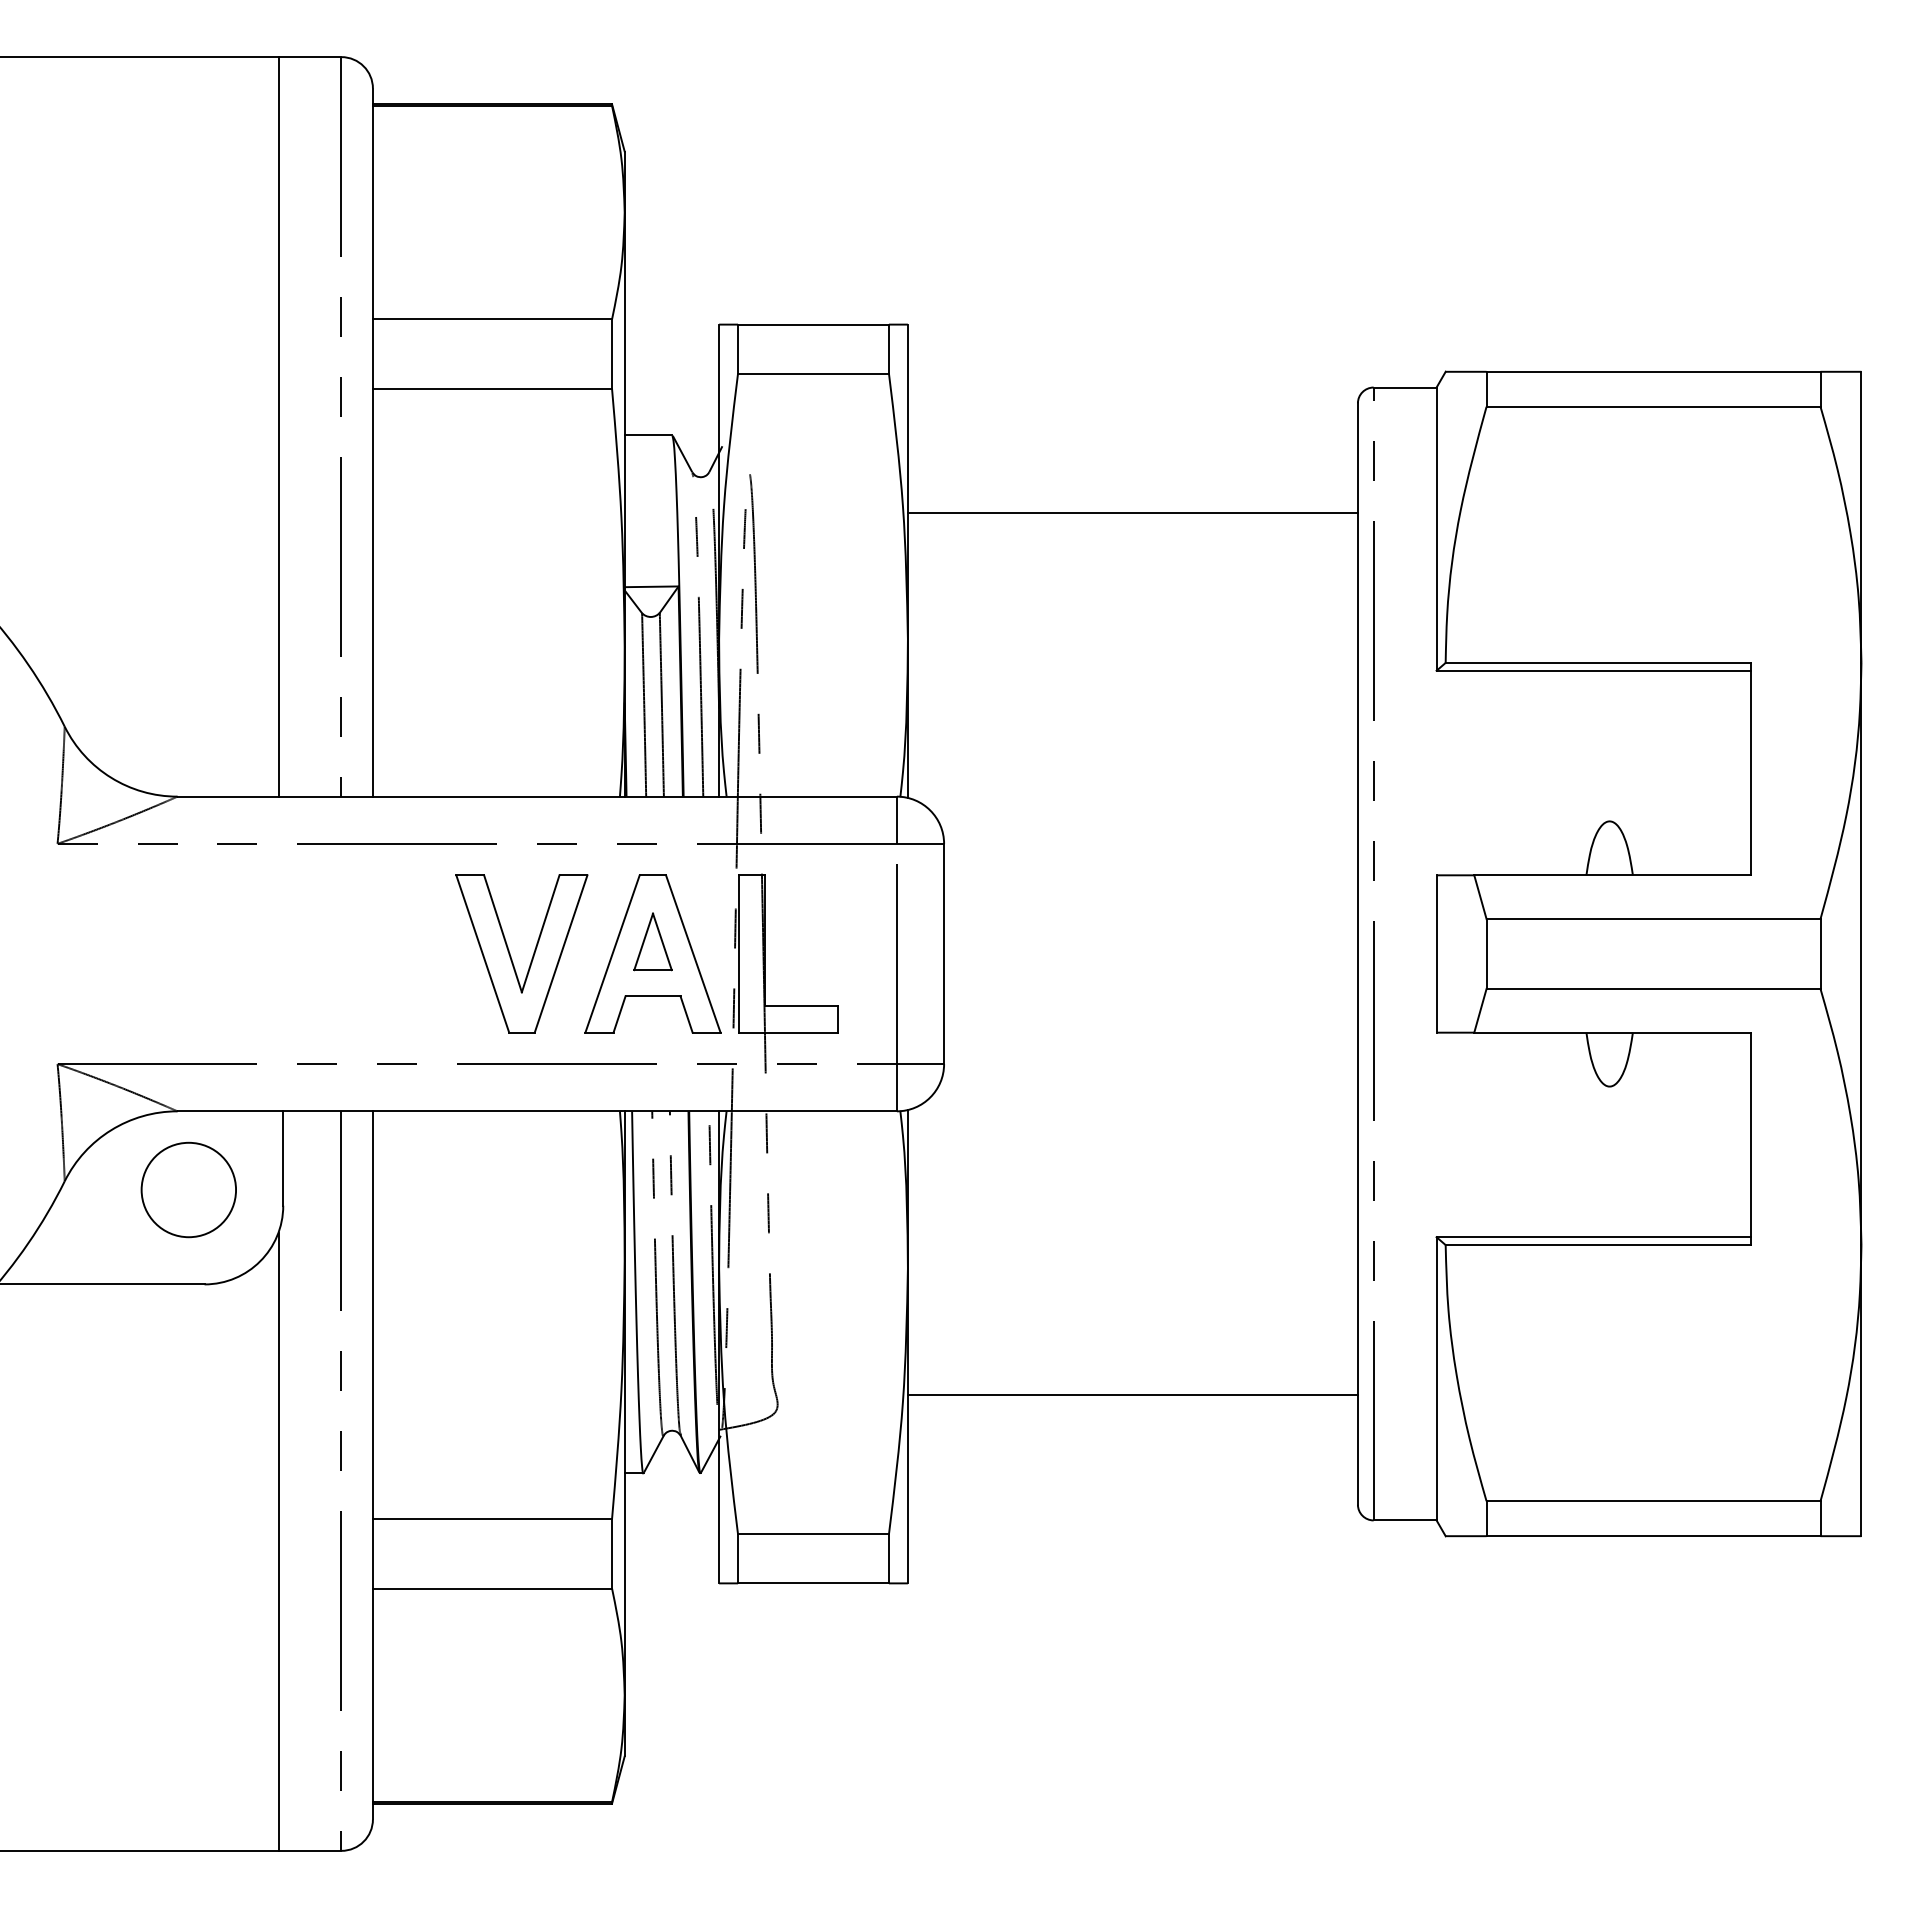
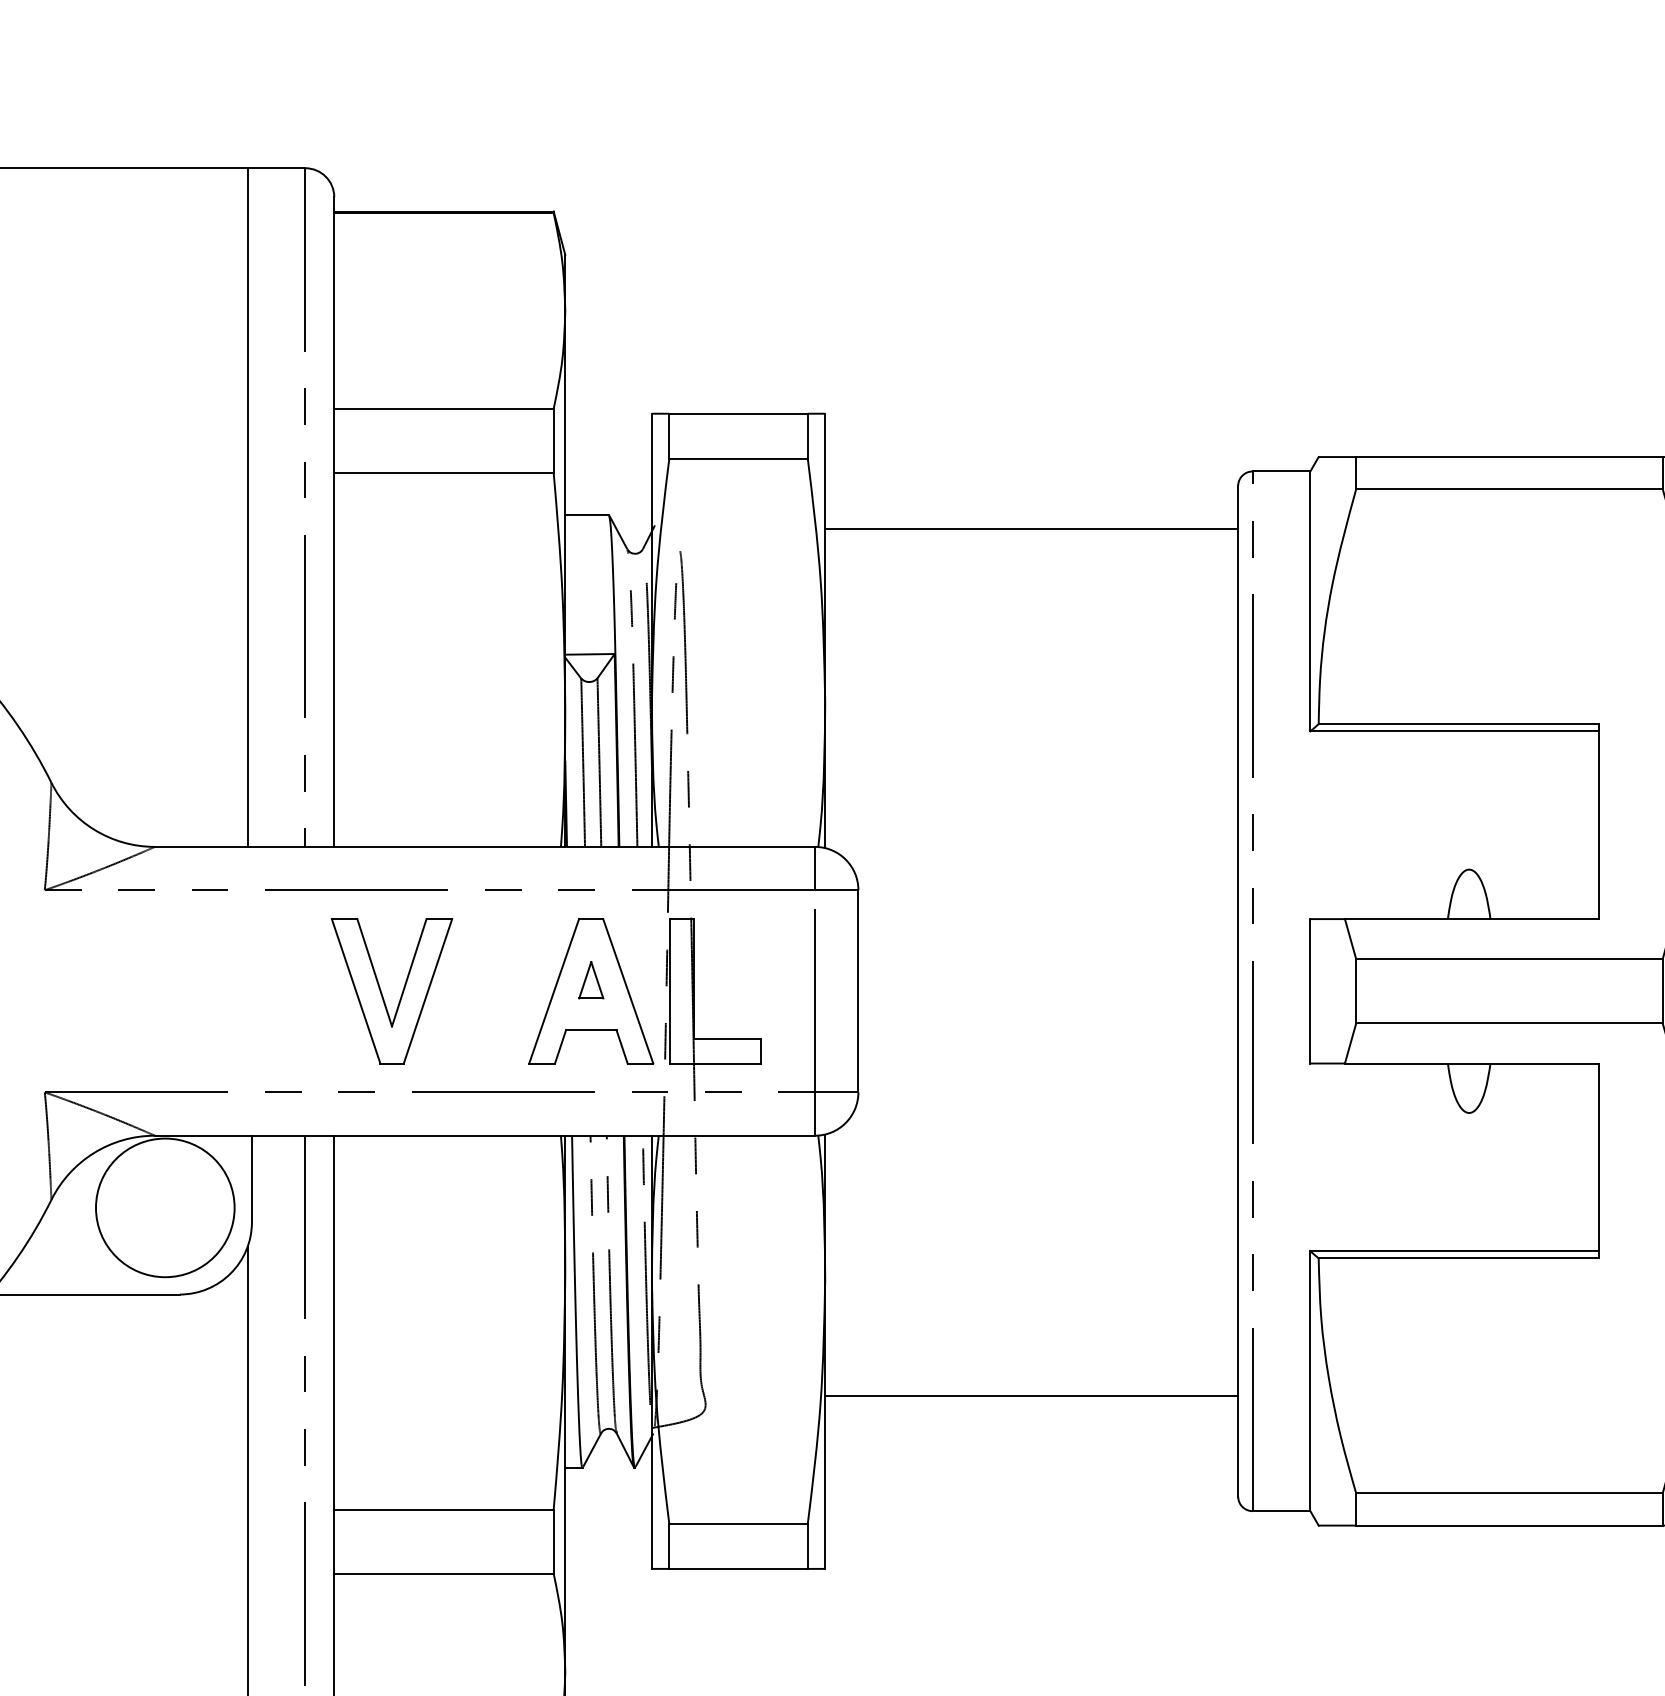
line: (1132, 513) -> (1031, 529), moved
part: (652, 941) -> (590, 979), size x0.7
part: (511, 956) -> (382, 993), moved
circle: (188, 1189) -> (164, 1207), size x1.6

